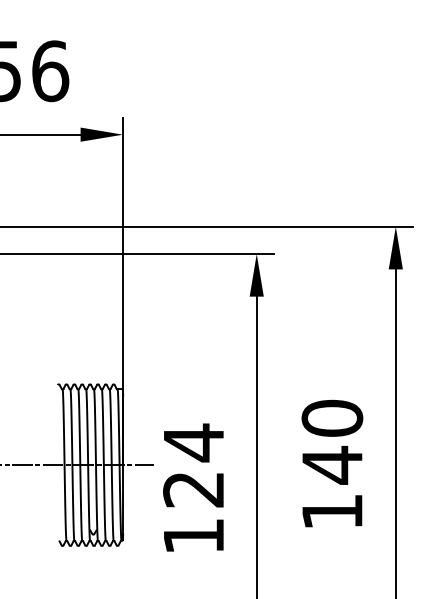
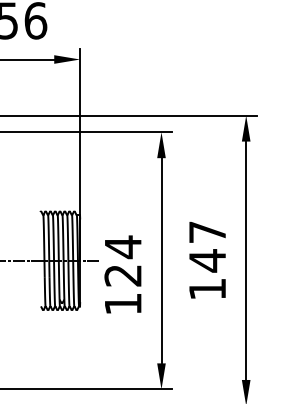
text: (332, 418) -> (207, 232), 140 -> 147

